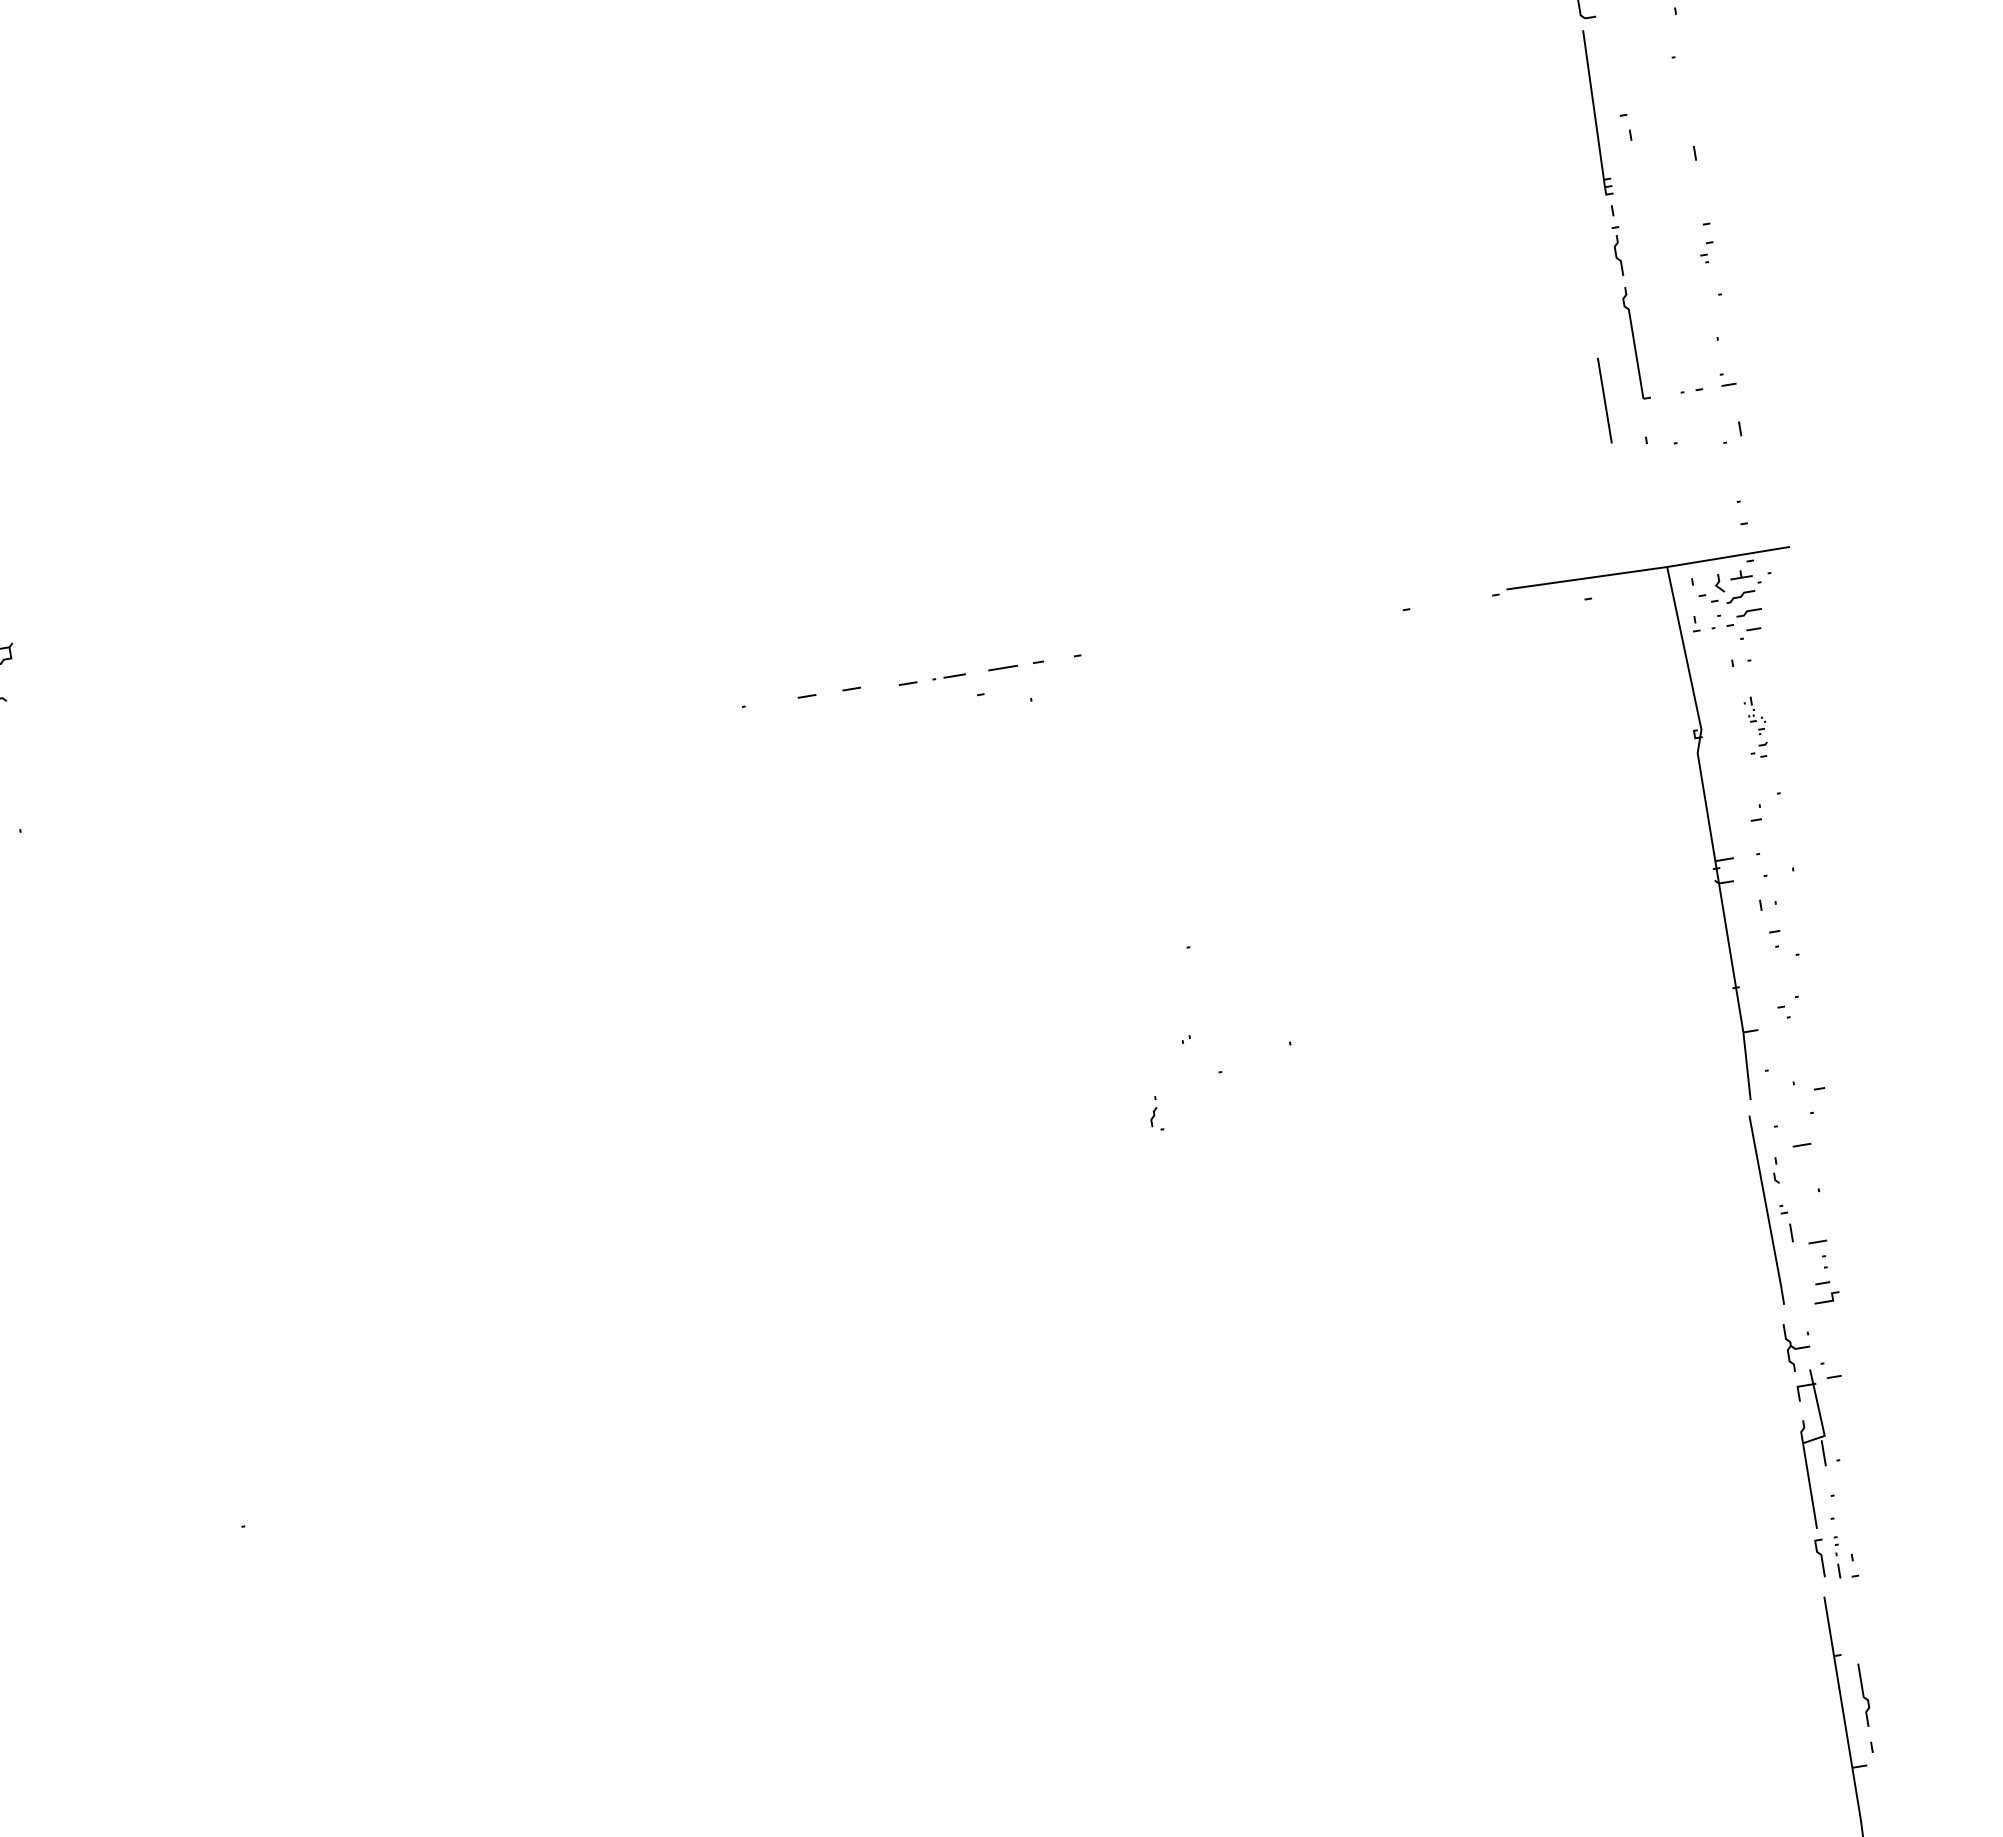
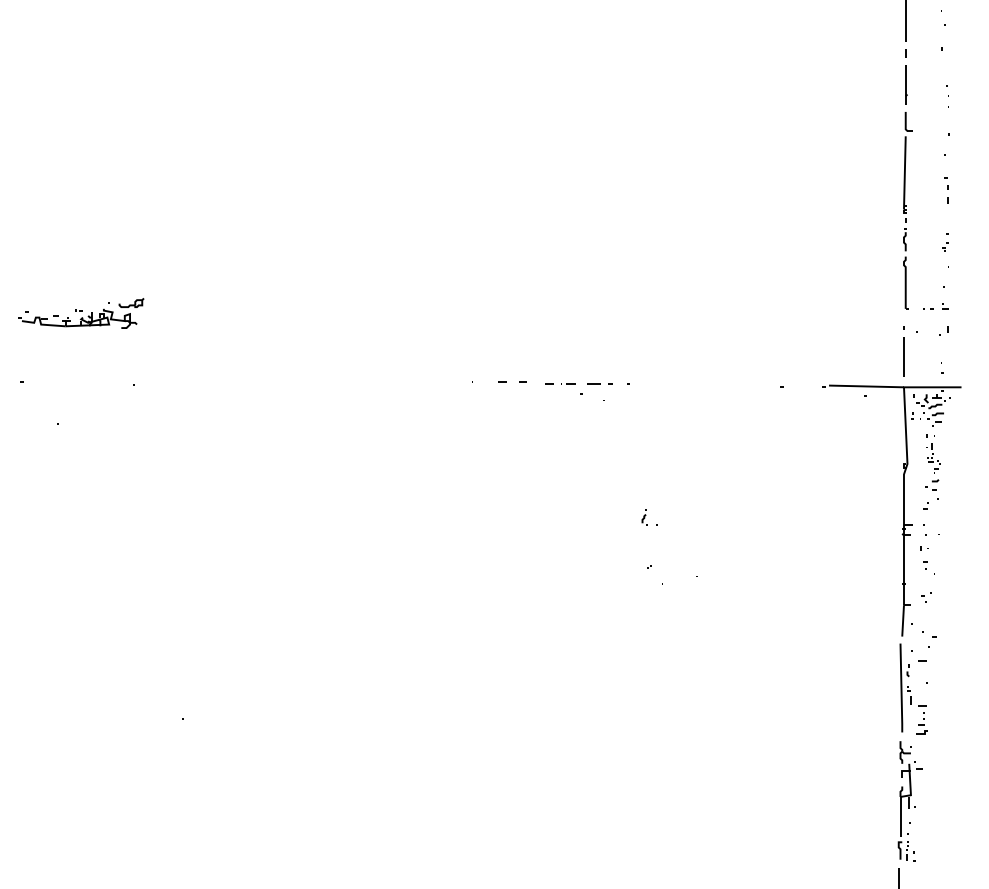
part: (1626, 126) -> (946, 183), moved
line: (1603, 400) -> (903, 356), moved
part: (1755, 726) -> (932, 466), size x1.67
part: (1154, 1114) -> (644, 517), moved

